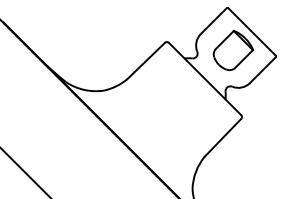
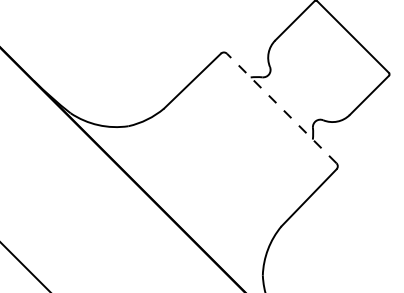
part: (233, 50) -> (324, 65), removed
line: (204, 78) -> (280, 107), solid -> dashed

